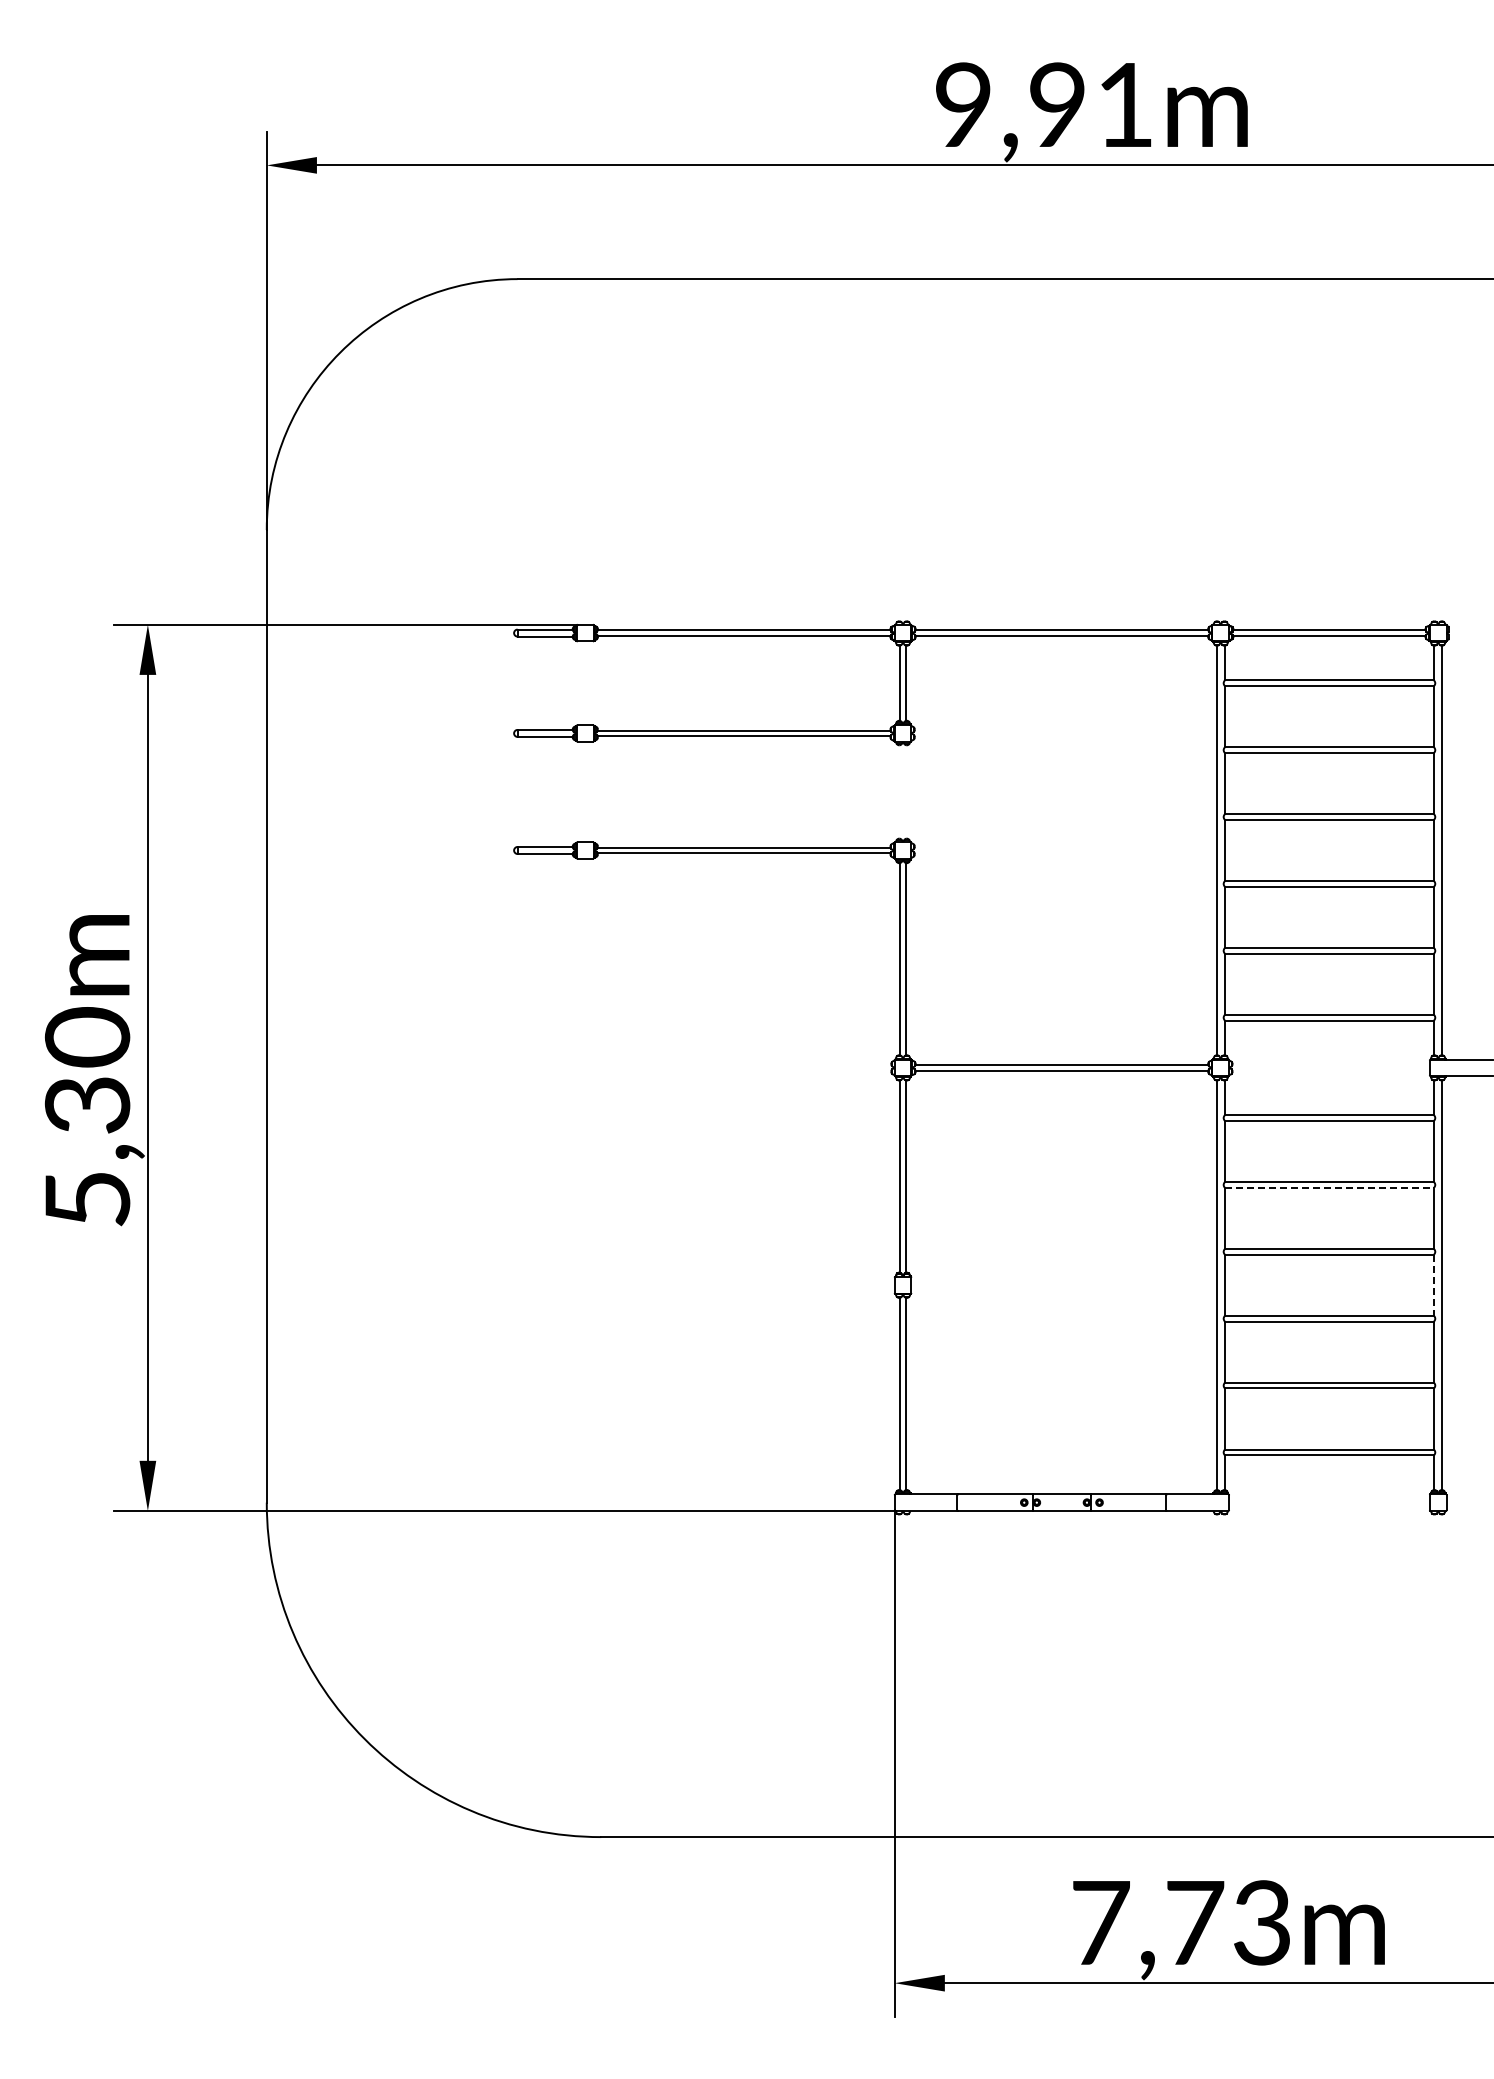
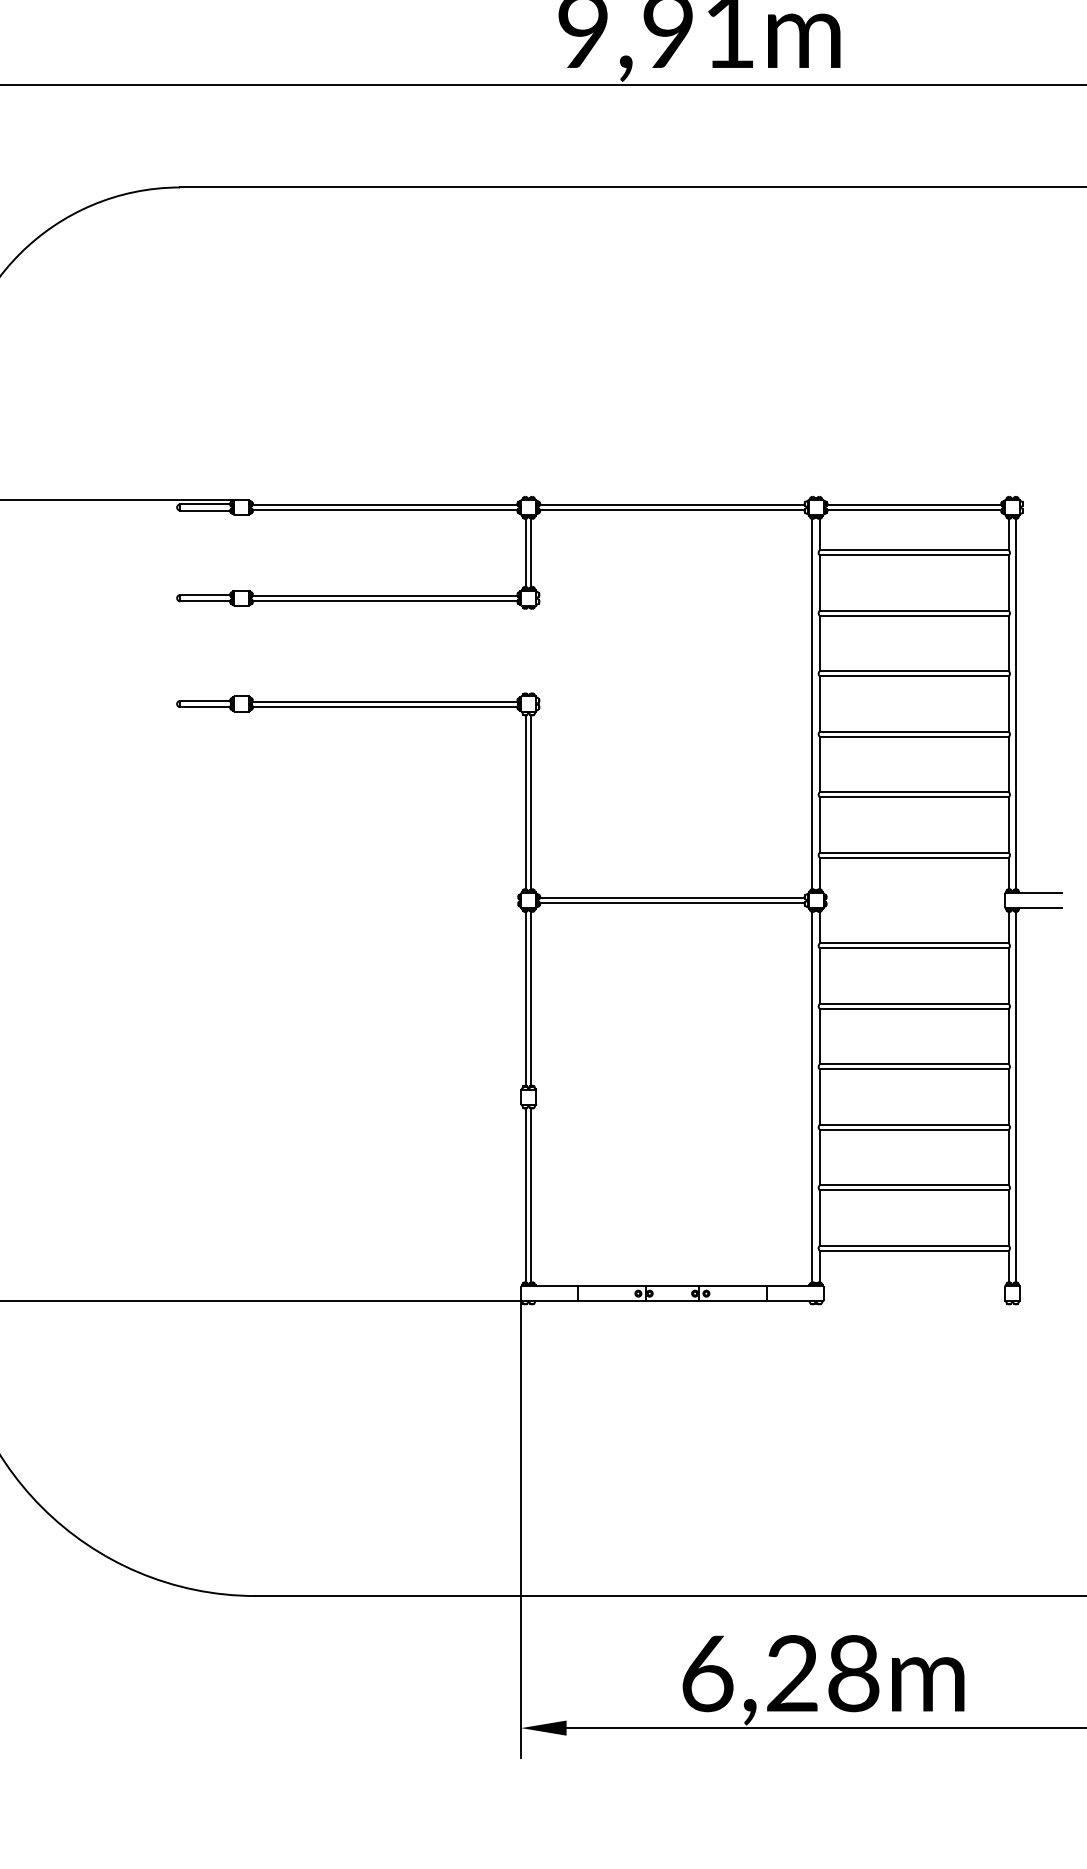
line: (1329, 1187) -> (914, 1008), dashed -> solid
line: (1434, 1285) -> (1009, 1097), dashed -> solid
text: (1181, 1922) -> (780, 1673), 7,73m -> 6,28m

